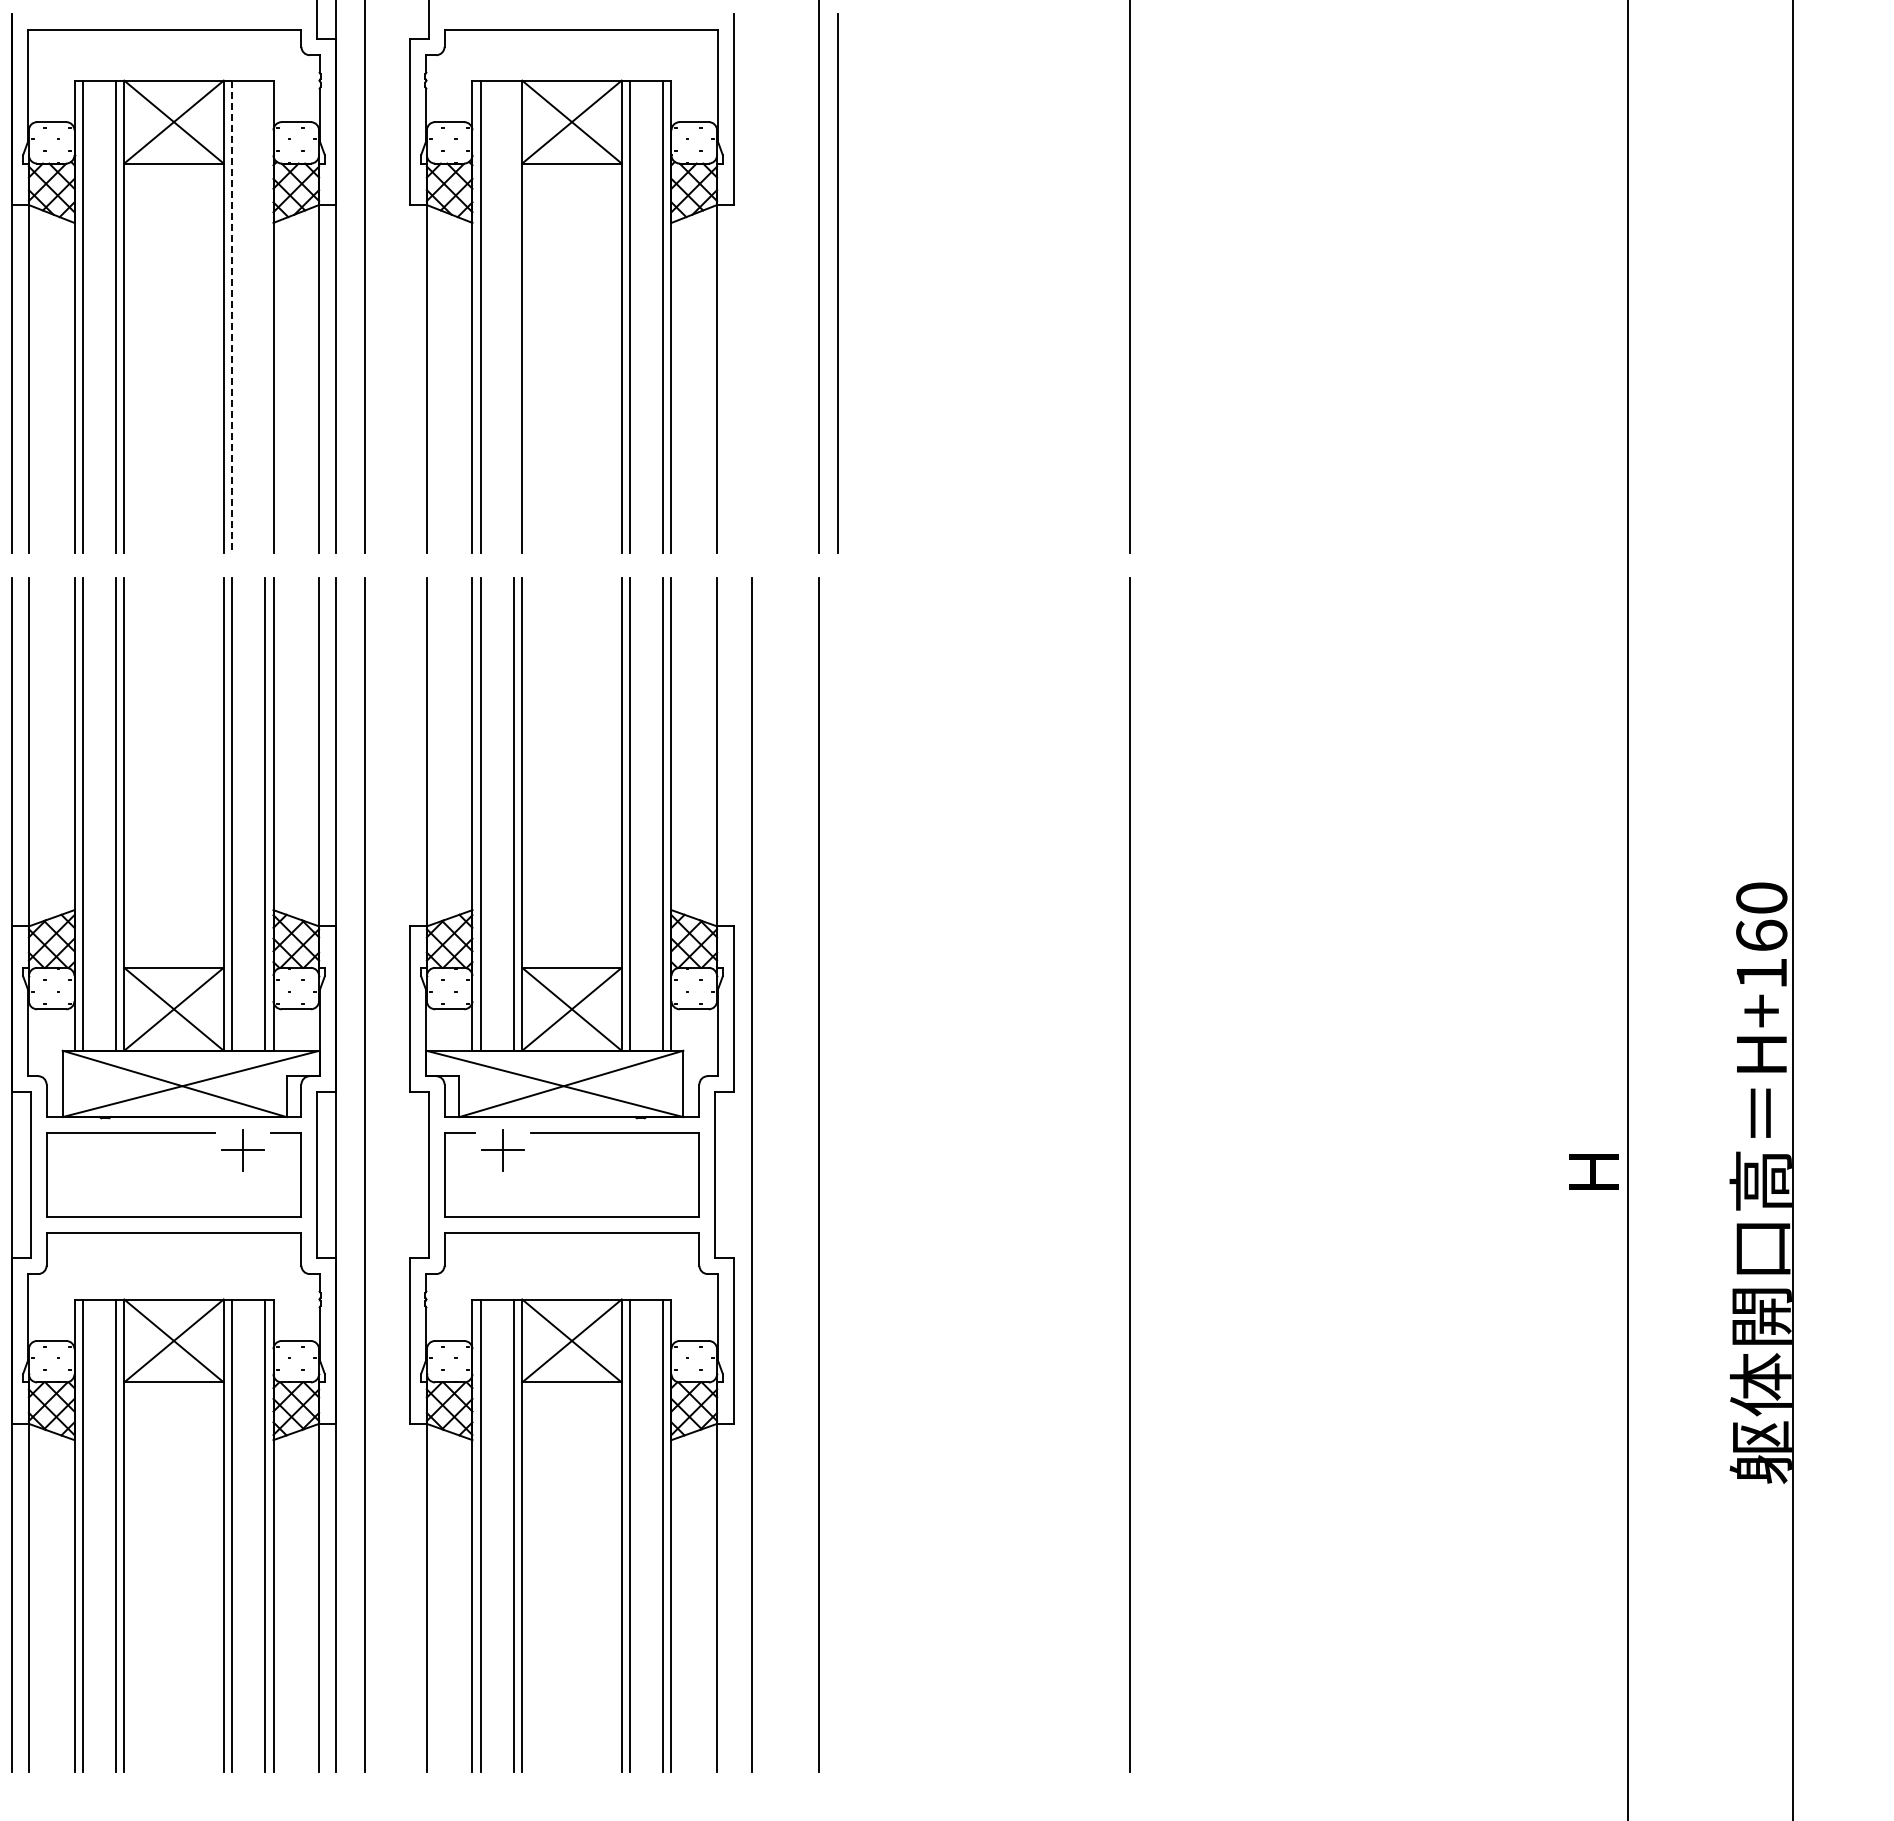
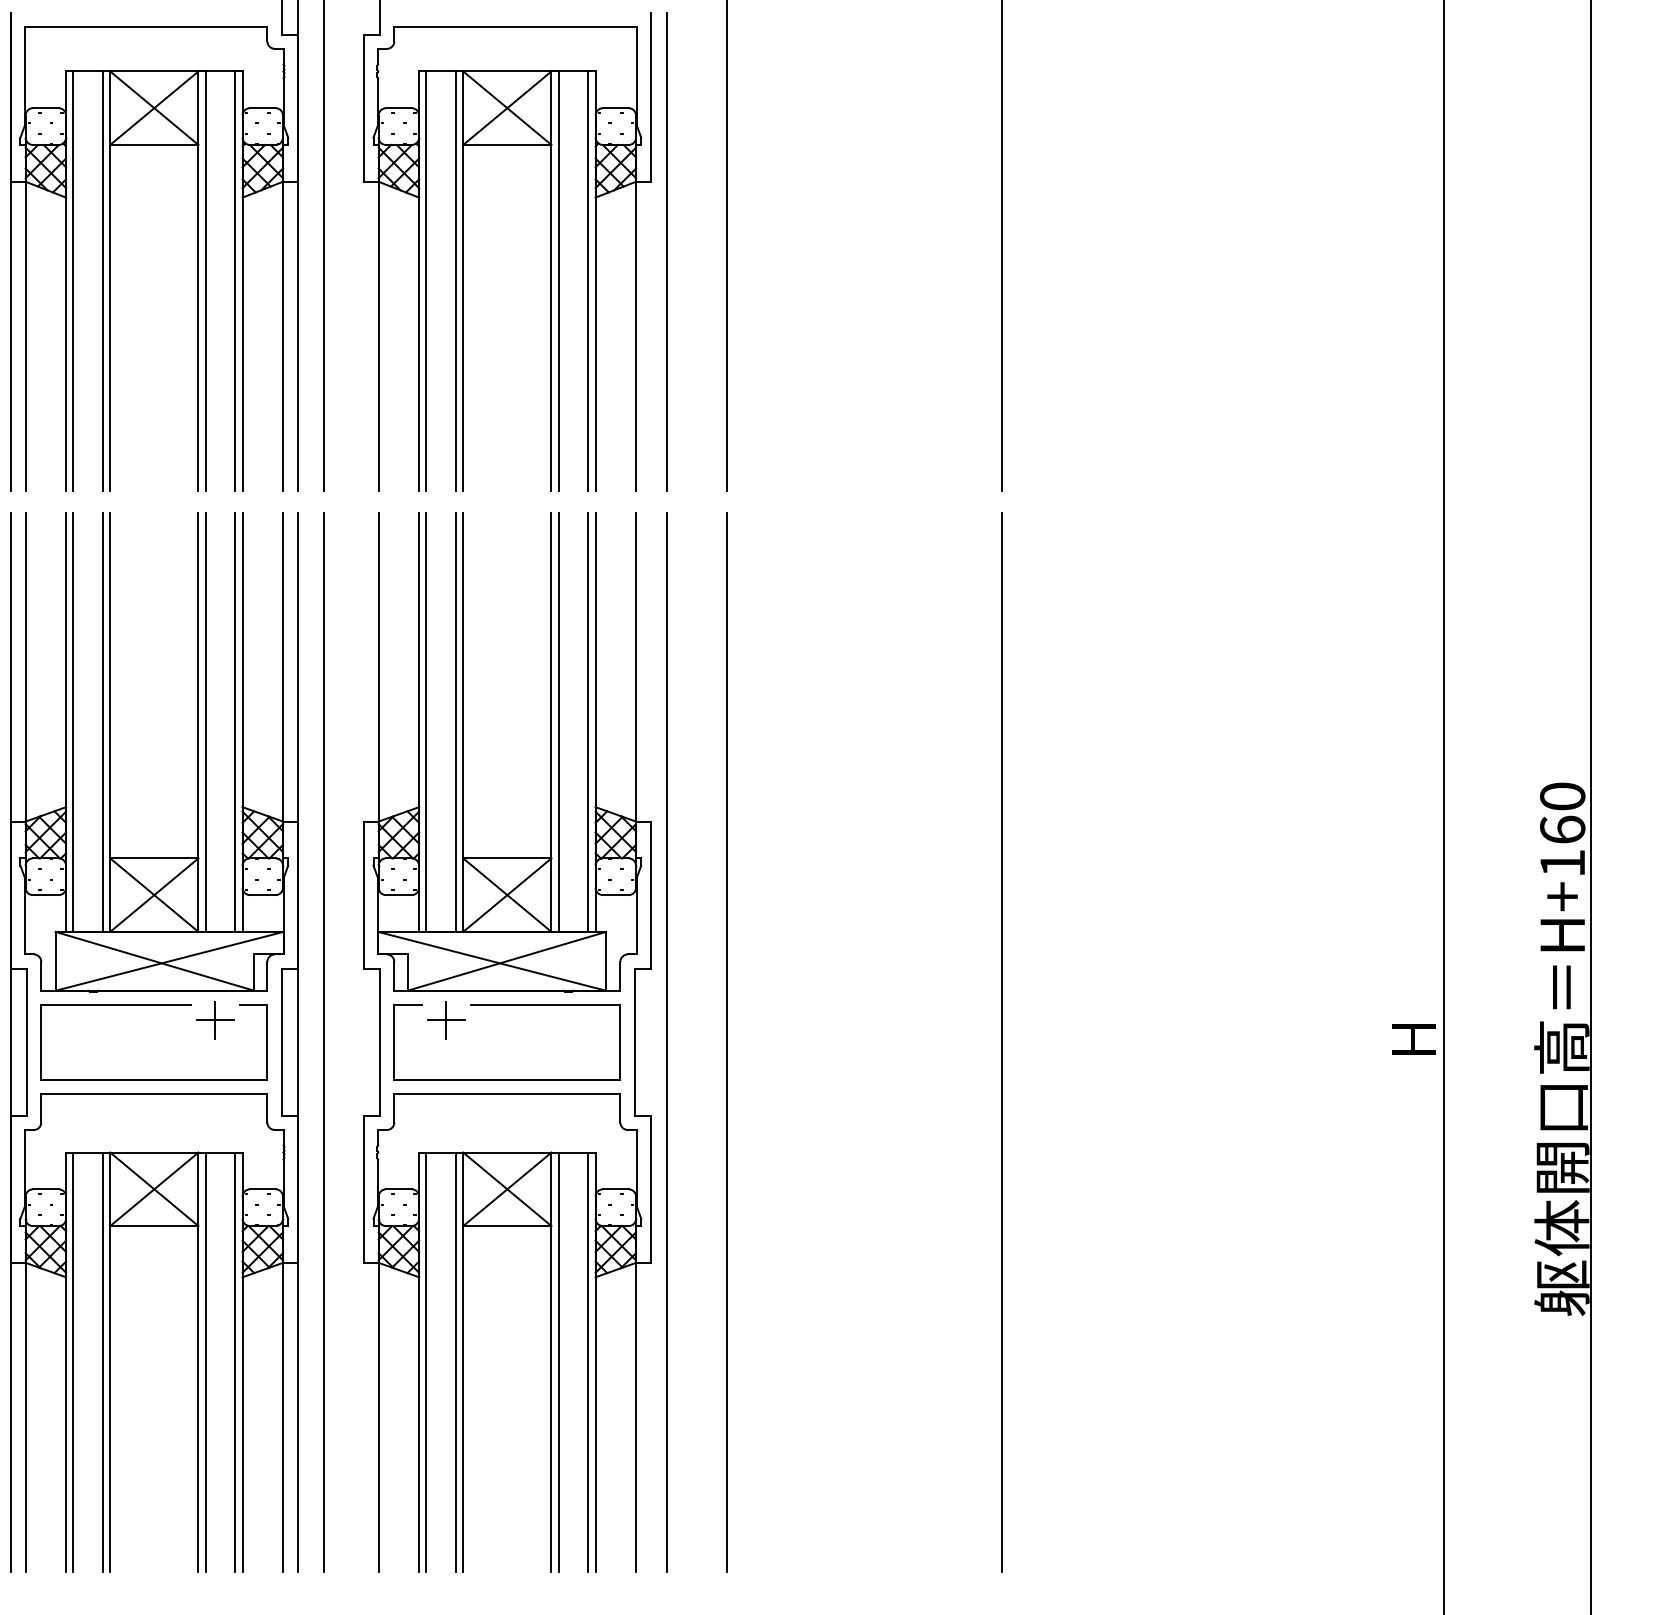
line: (837, 283) -> (666, 251), moved
line: (265, 316) -> (235, 280), added
line: (513, 316) -> (455, 280), added
line: (232, 317) -> (206, 281), dashed -> solid

